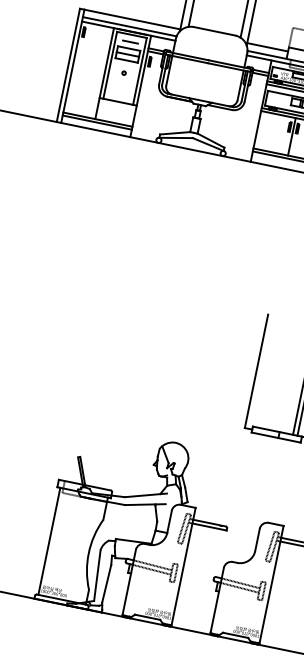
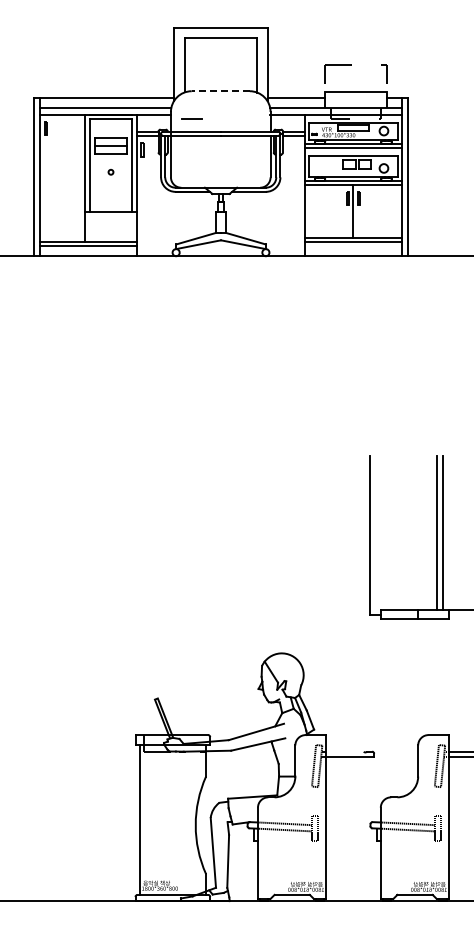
line: (214, 31) -> (220, 91), solid -> dashed
line: (130, 41) -> (191, 118), moved
line: (206, 522) -> (344, 751), removed

